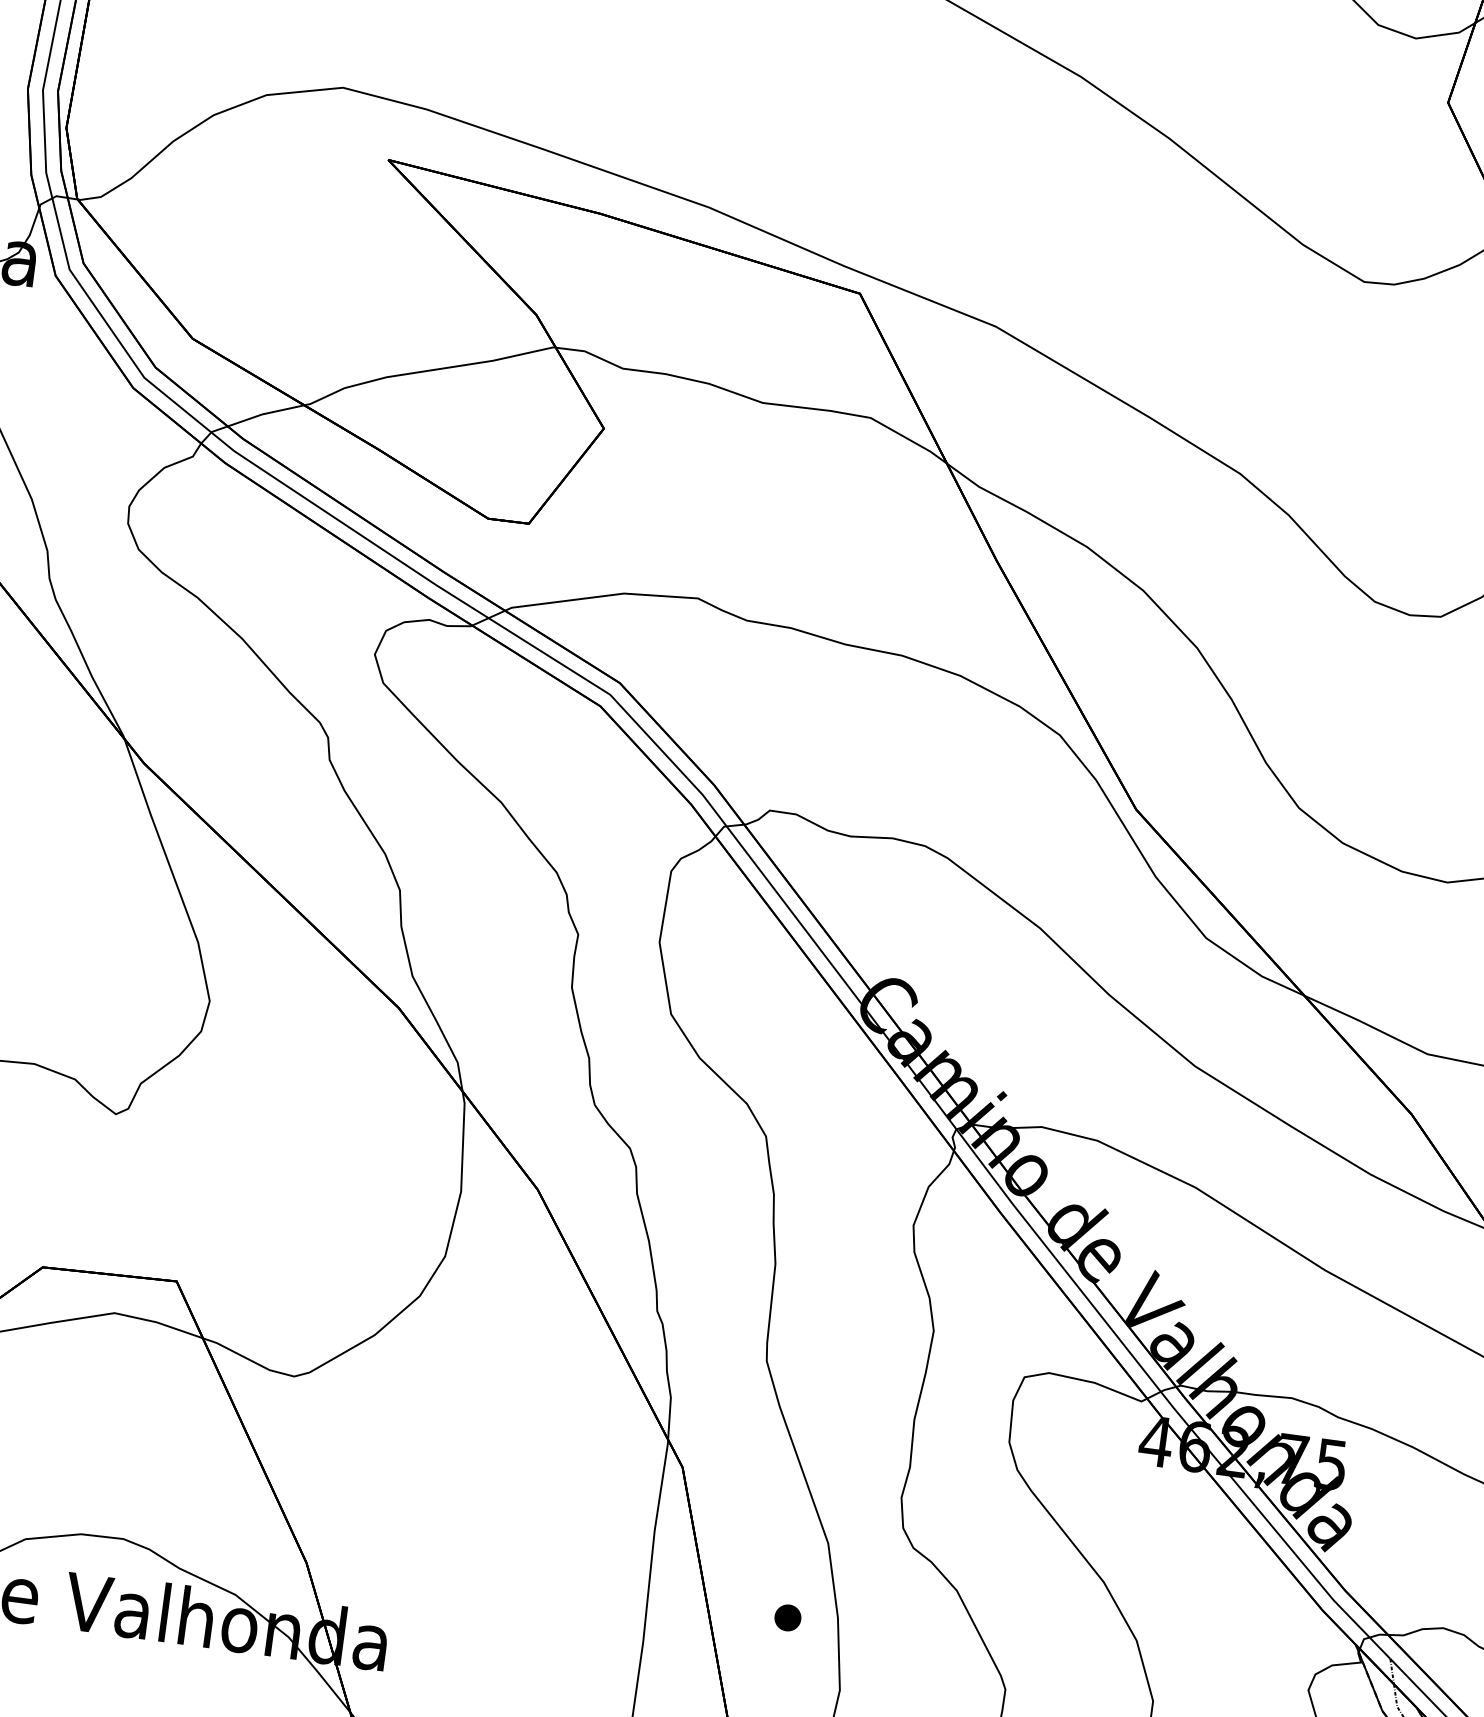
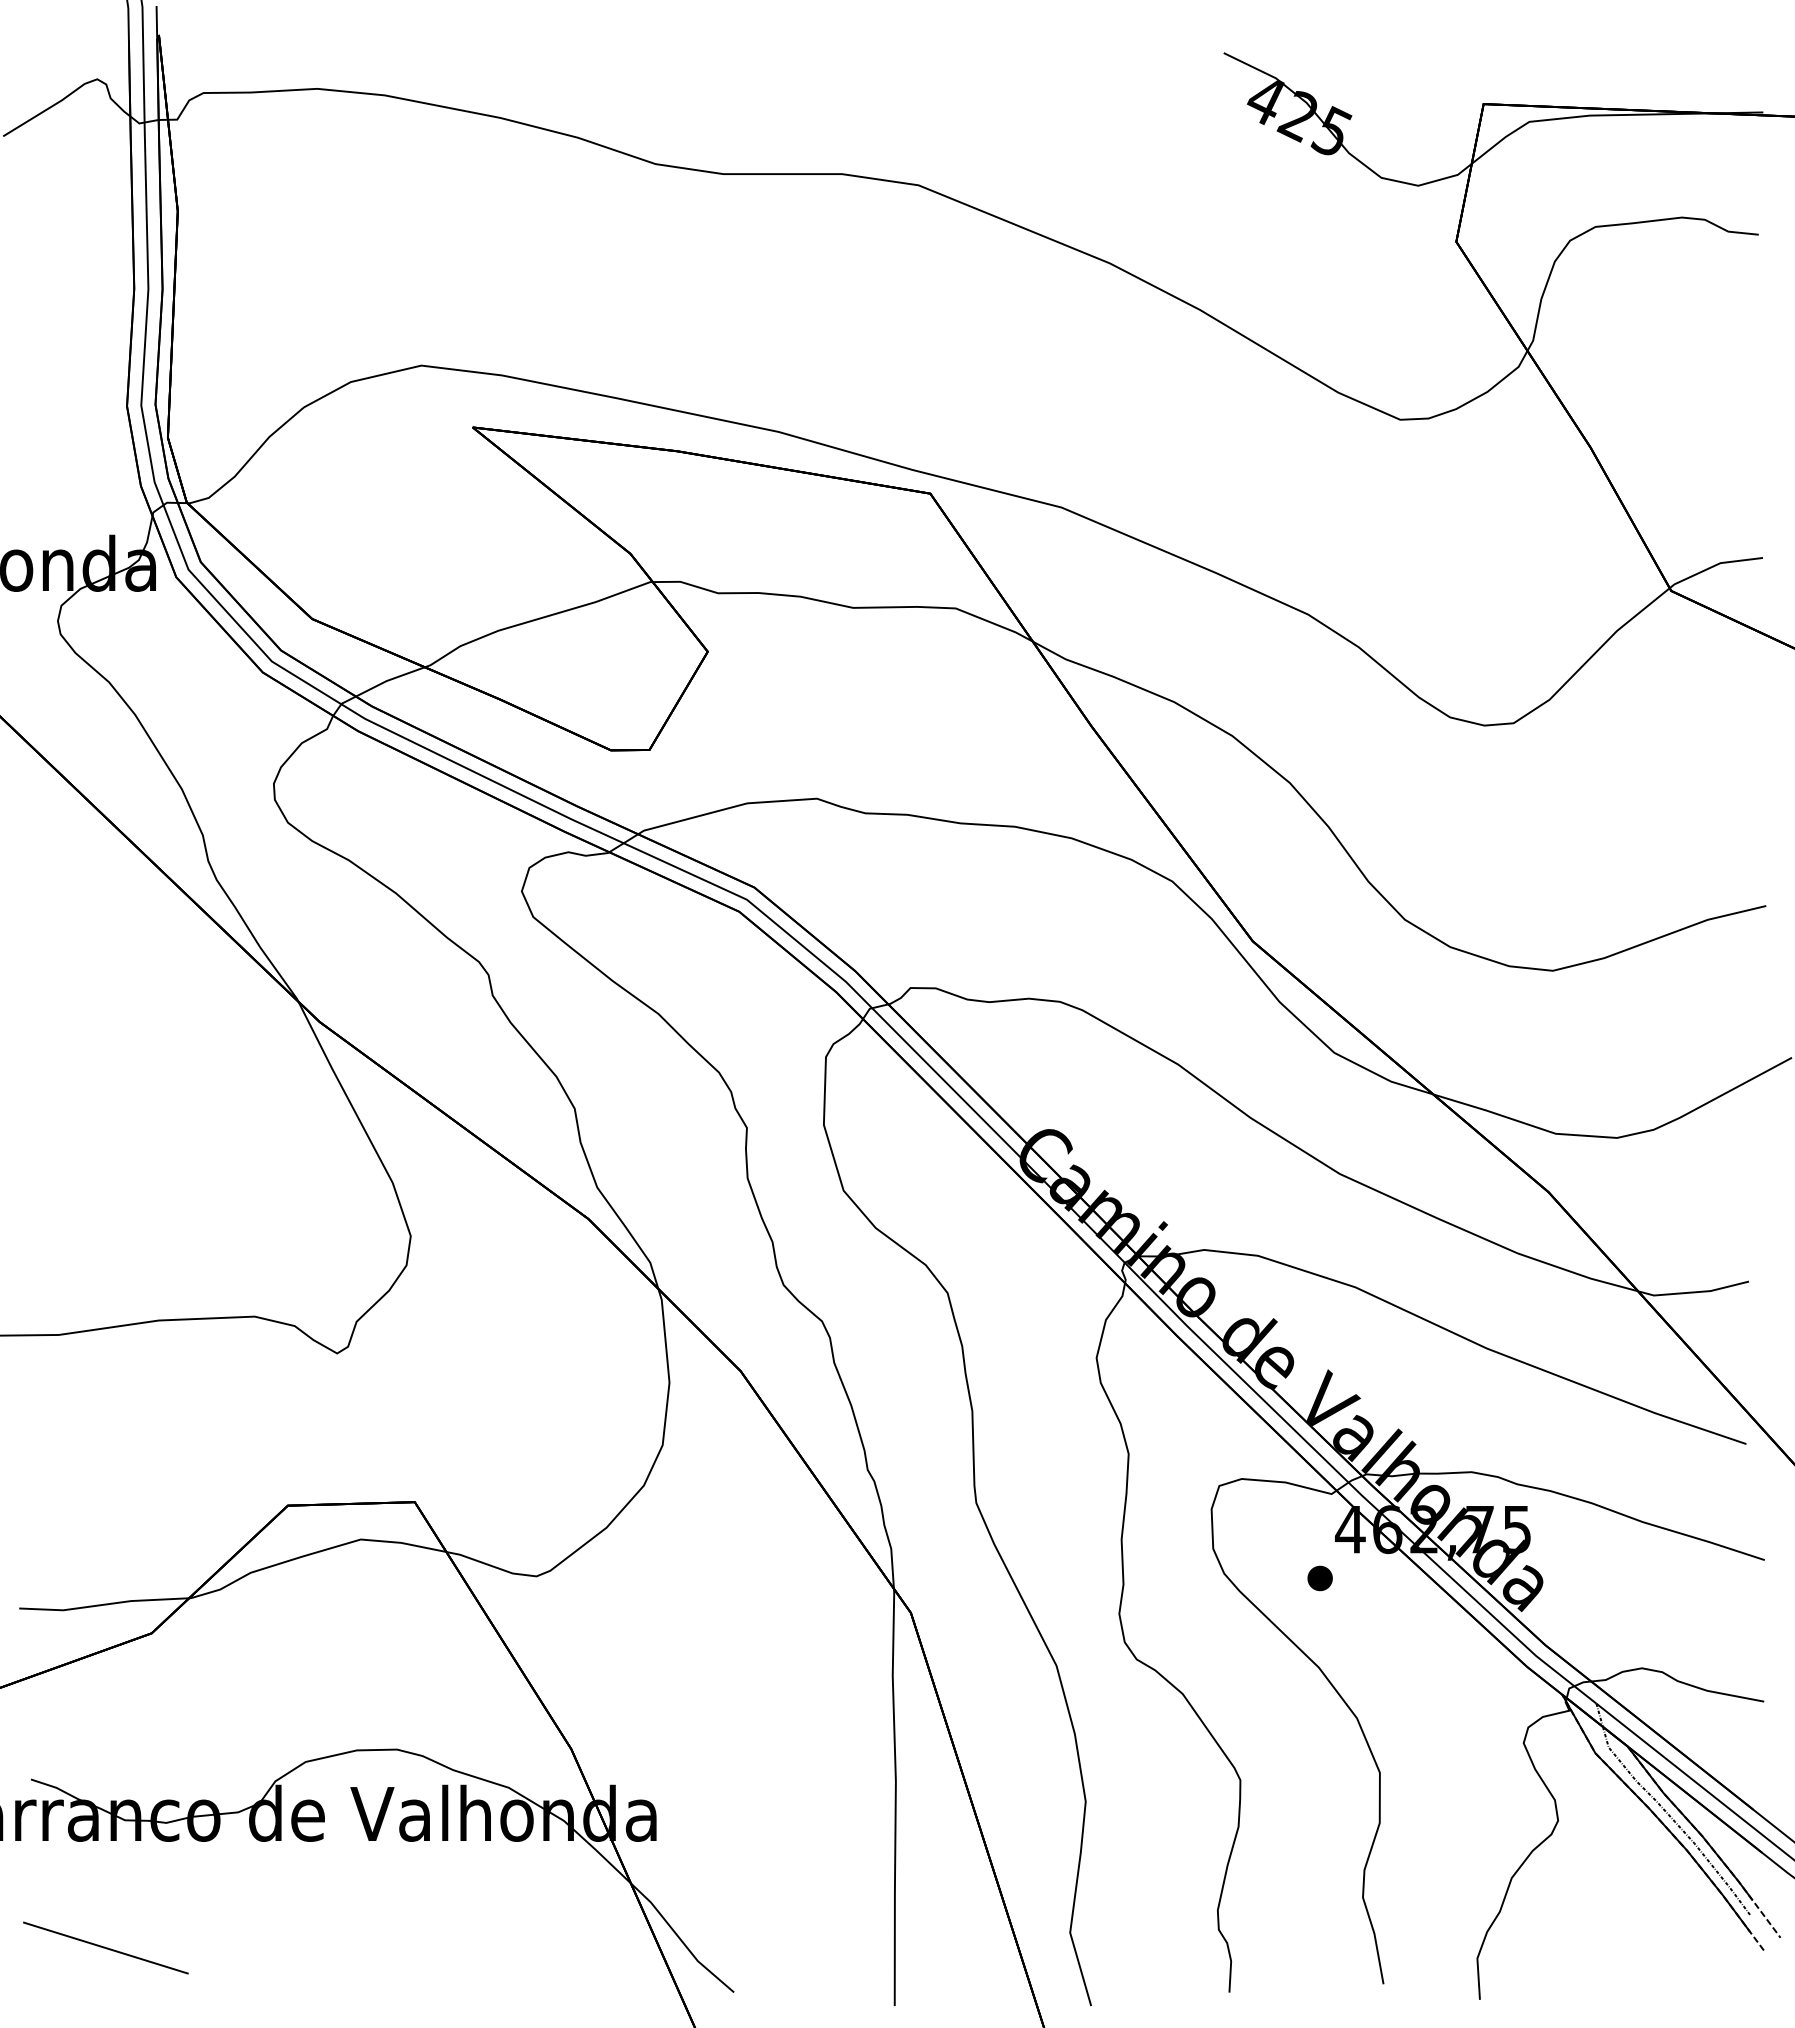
part: (787, 1617) -> (1319, 1578), moved

